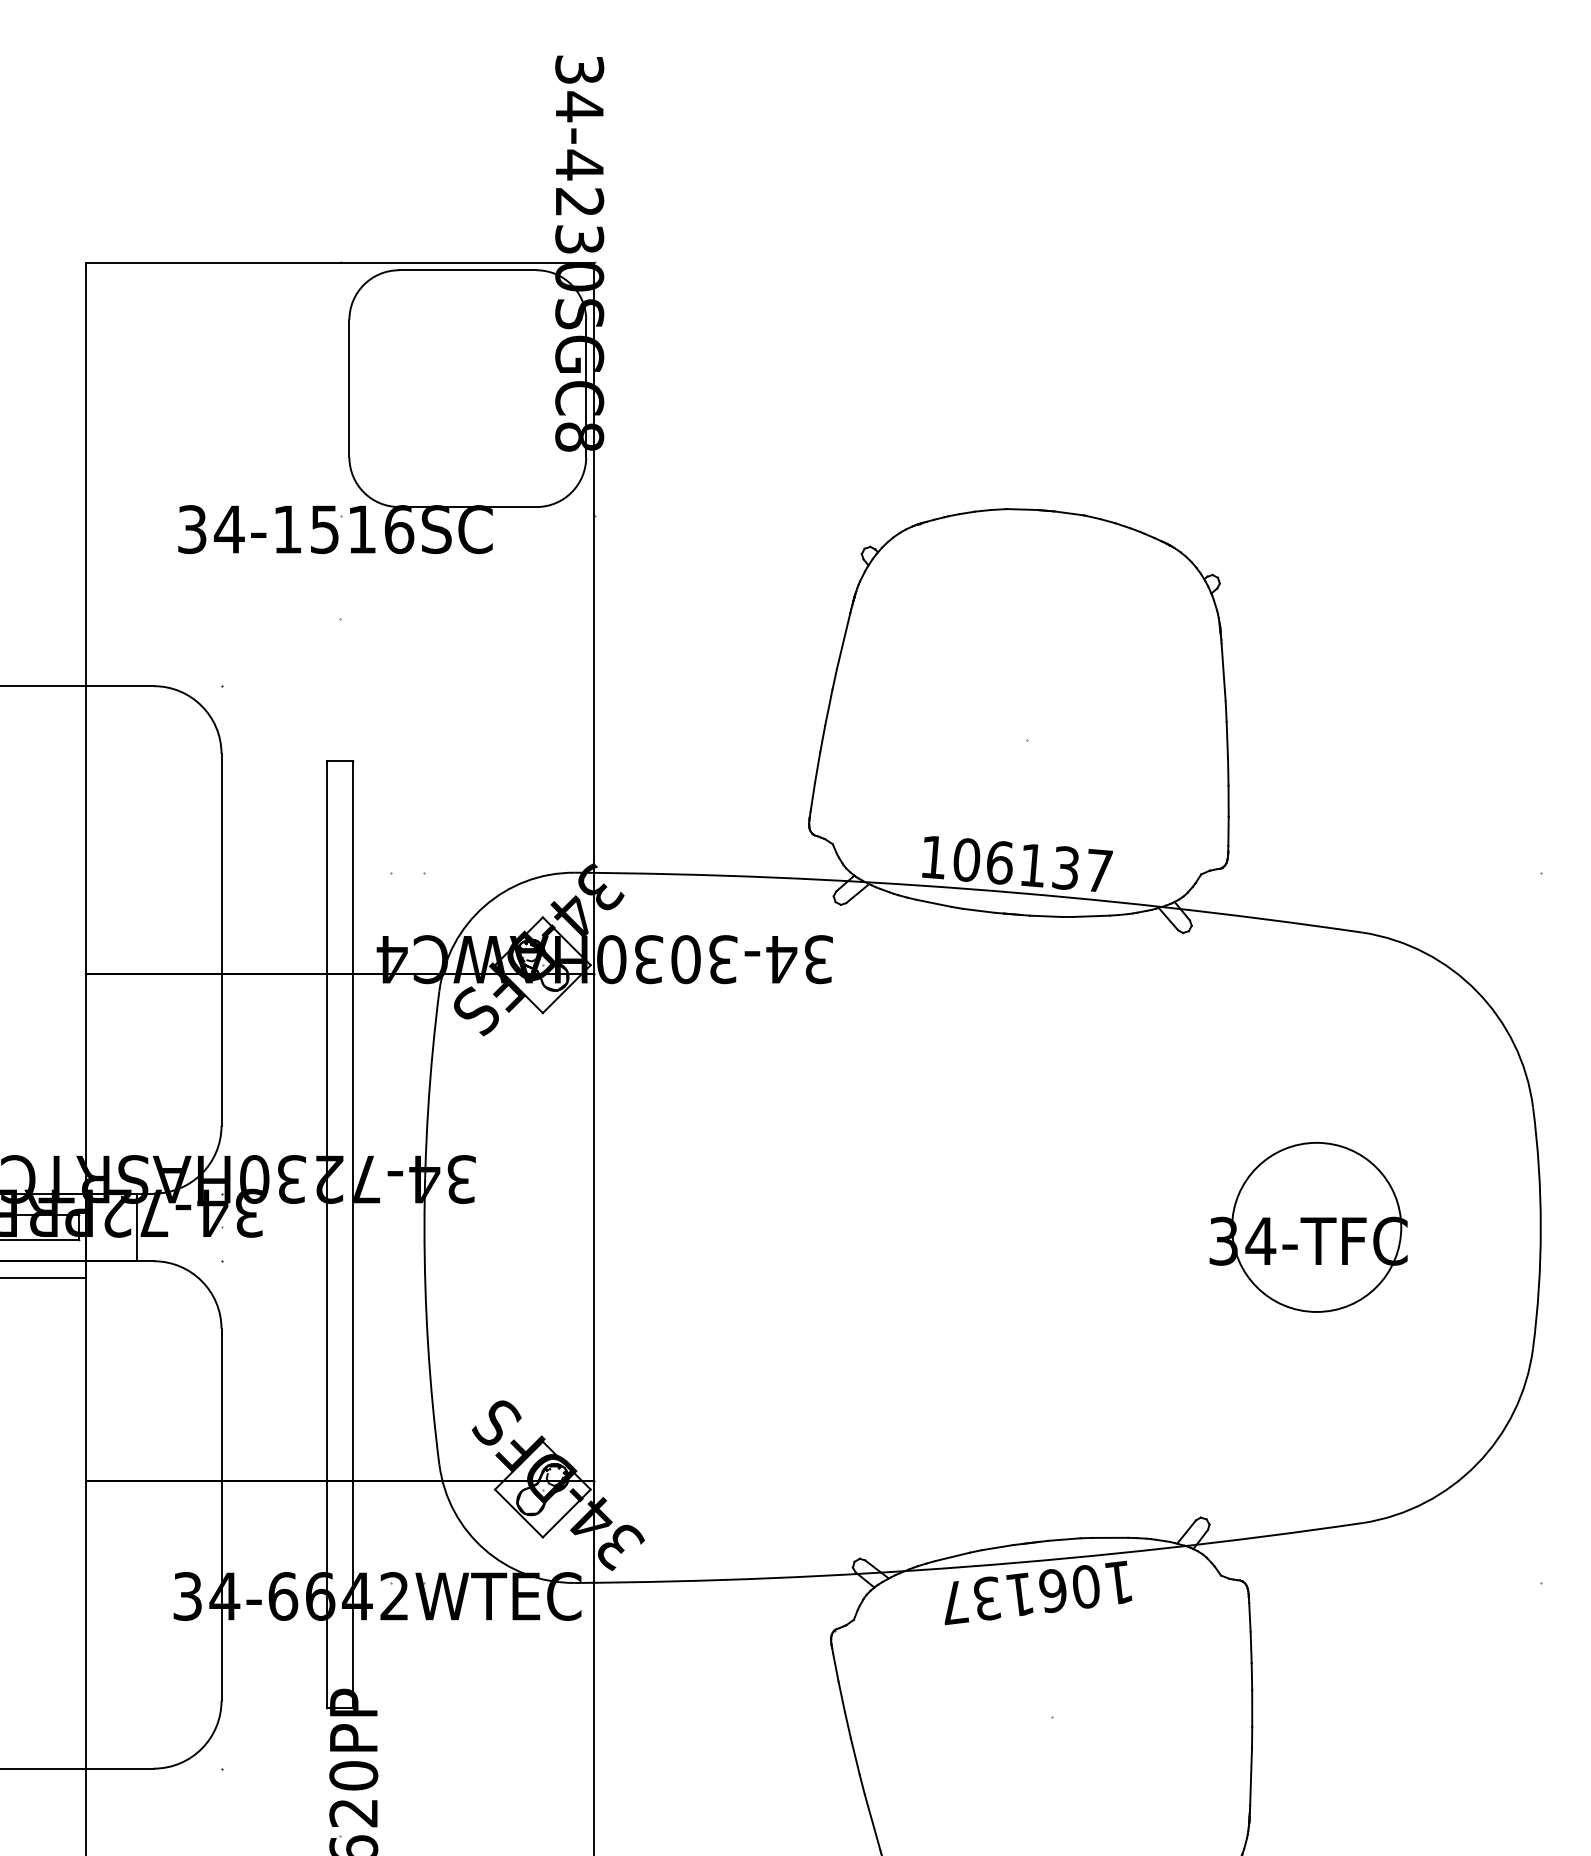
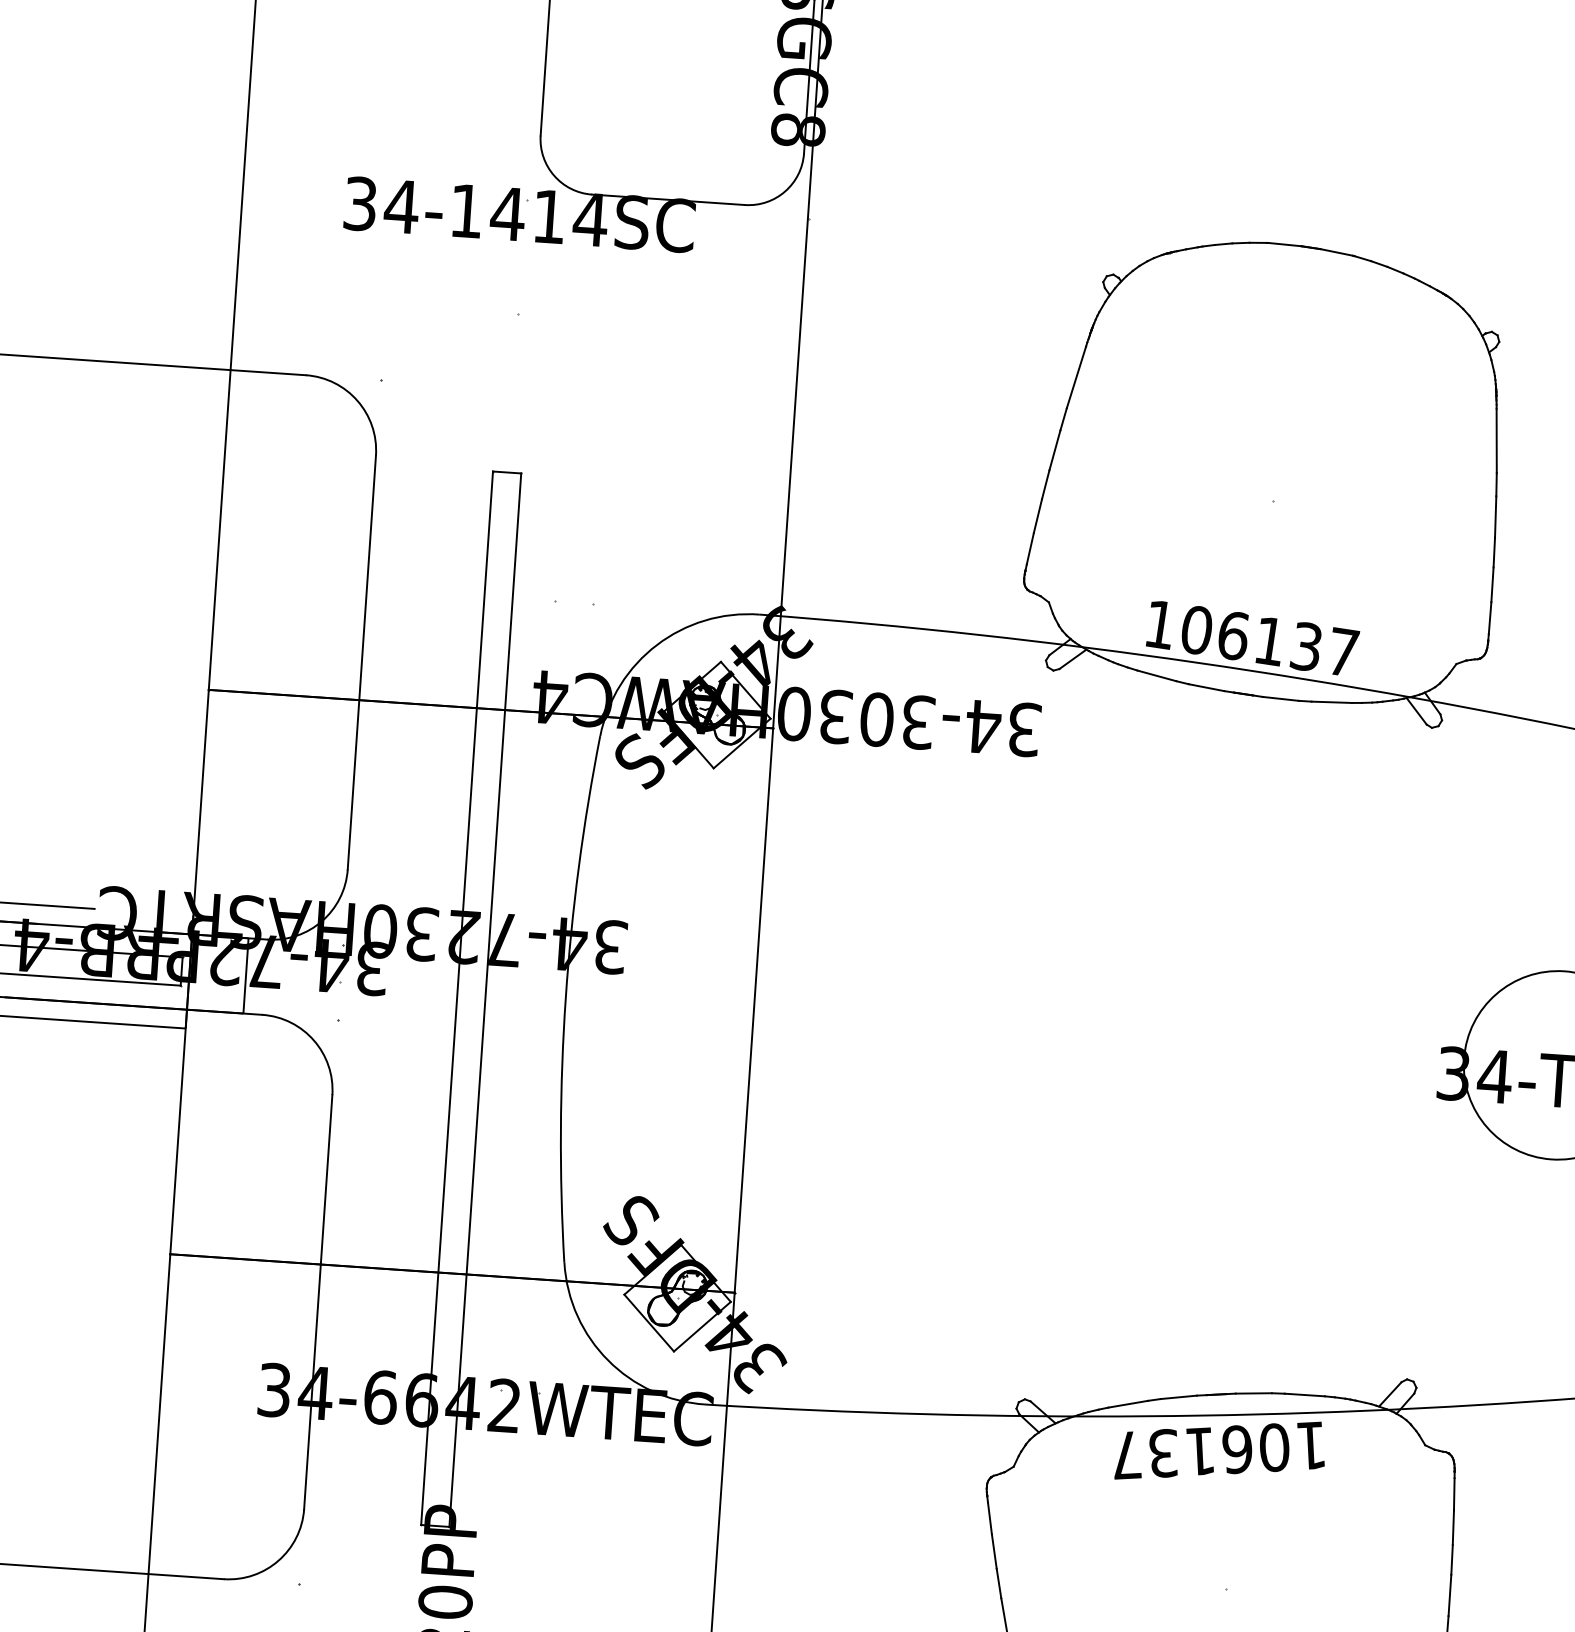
text: (361, 529) -> (548, 216), 34-1516SC -> 34-1414SC

